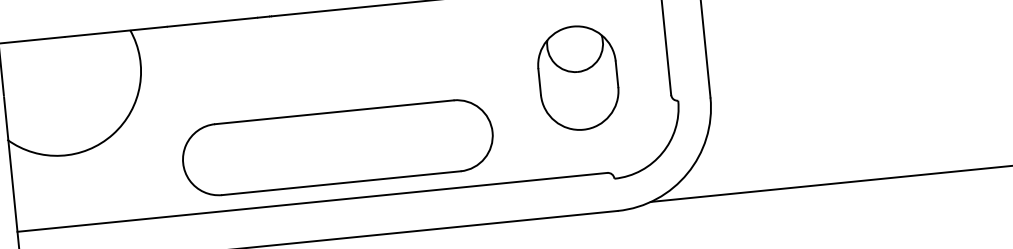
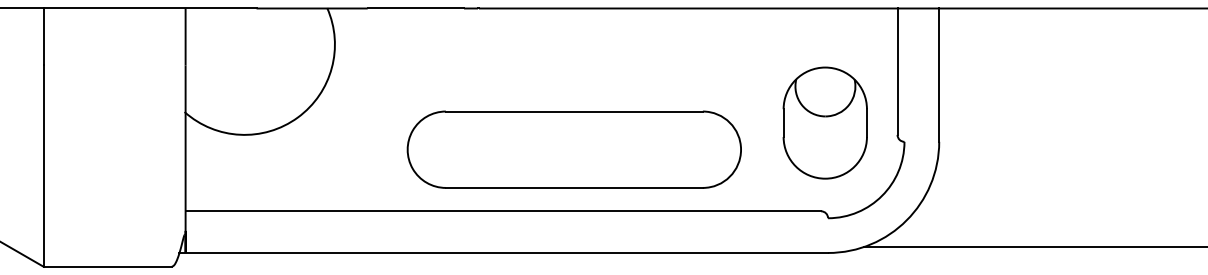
part: (577, 77) -> (824, 122), moved
part: (337, 147) -> (573, 149), moved

